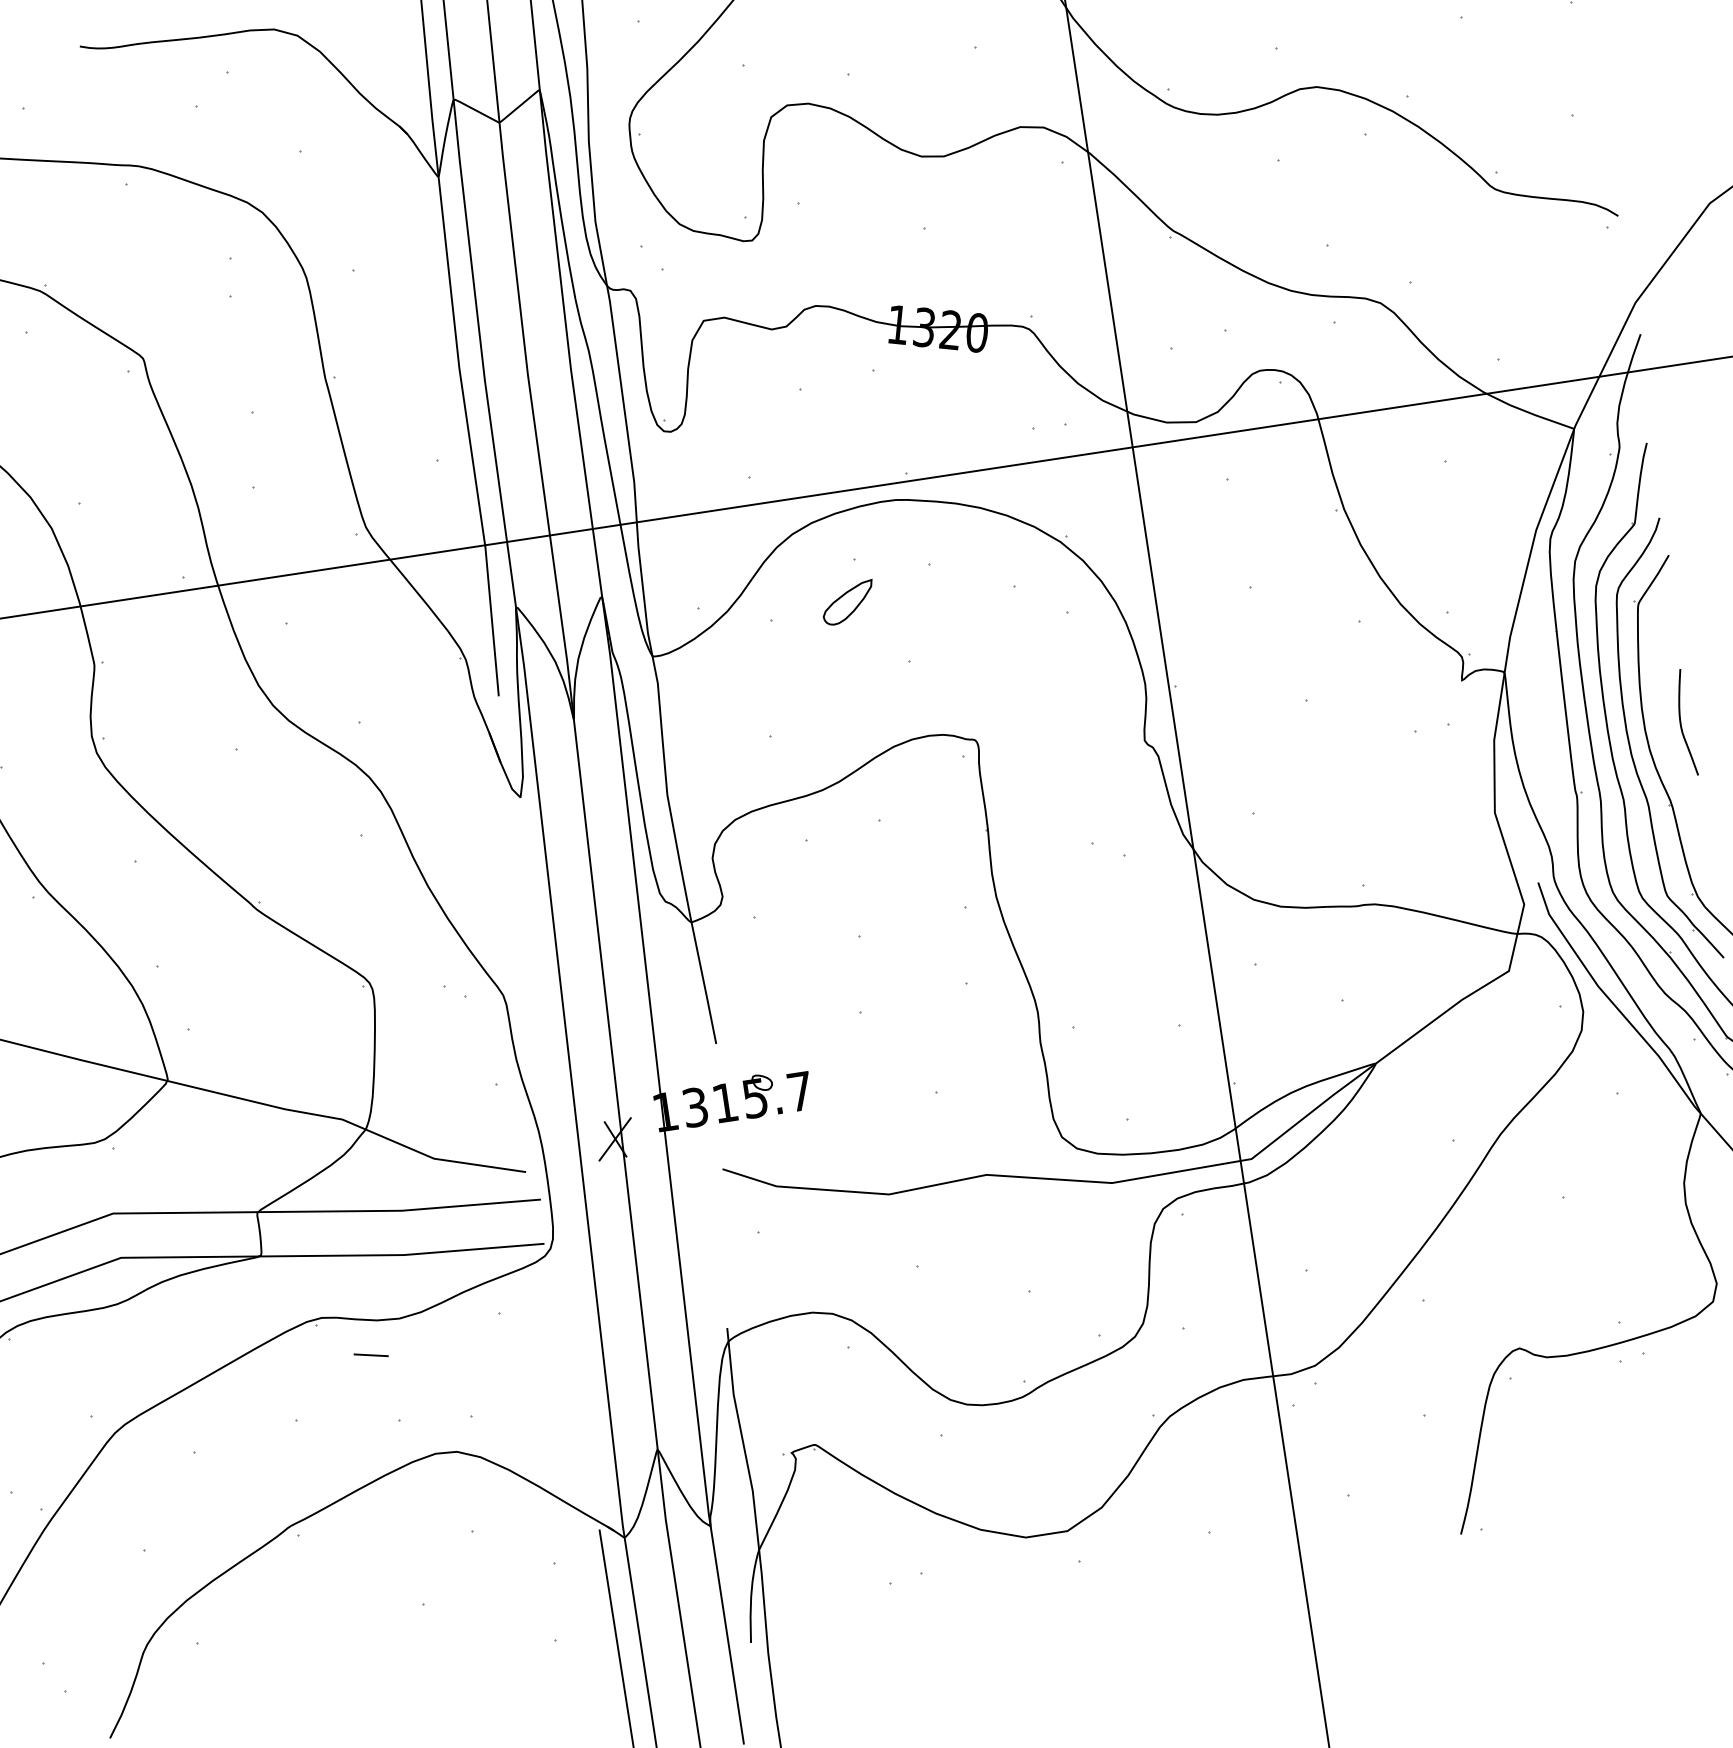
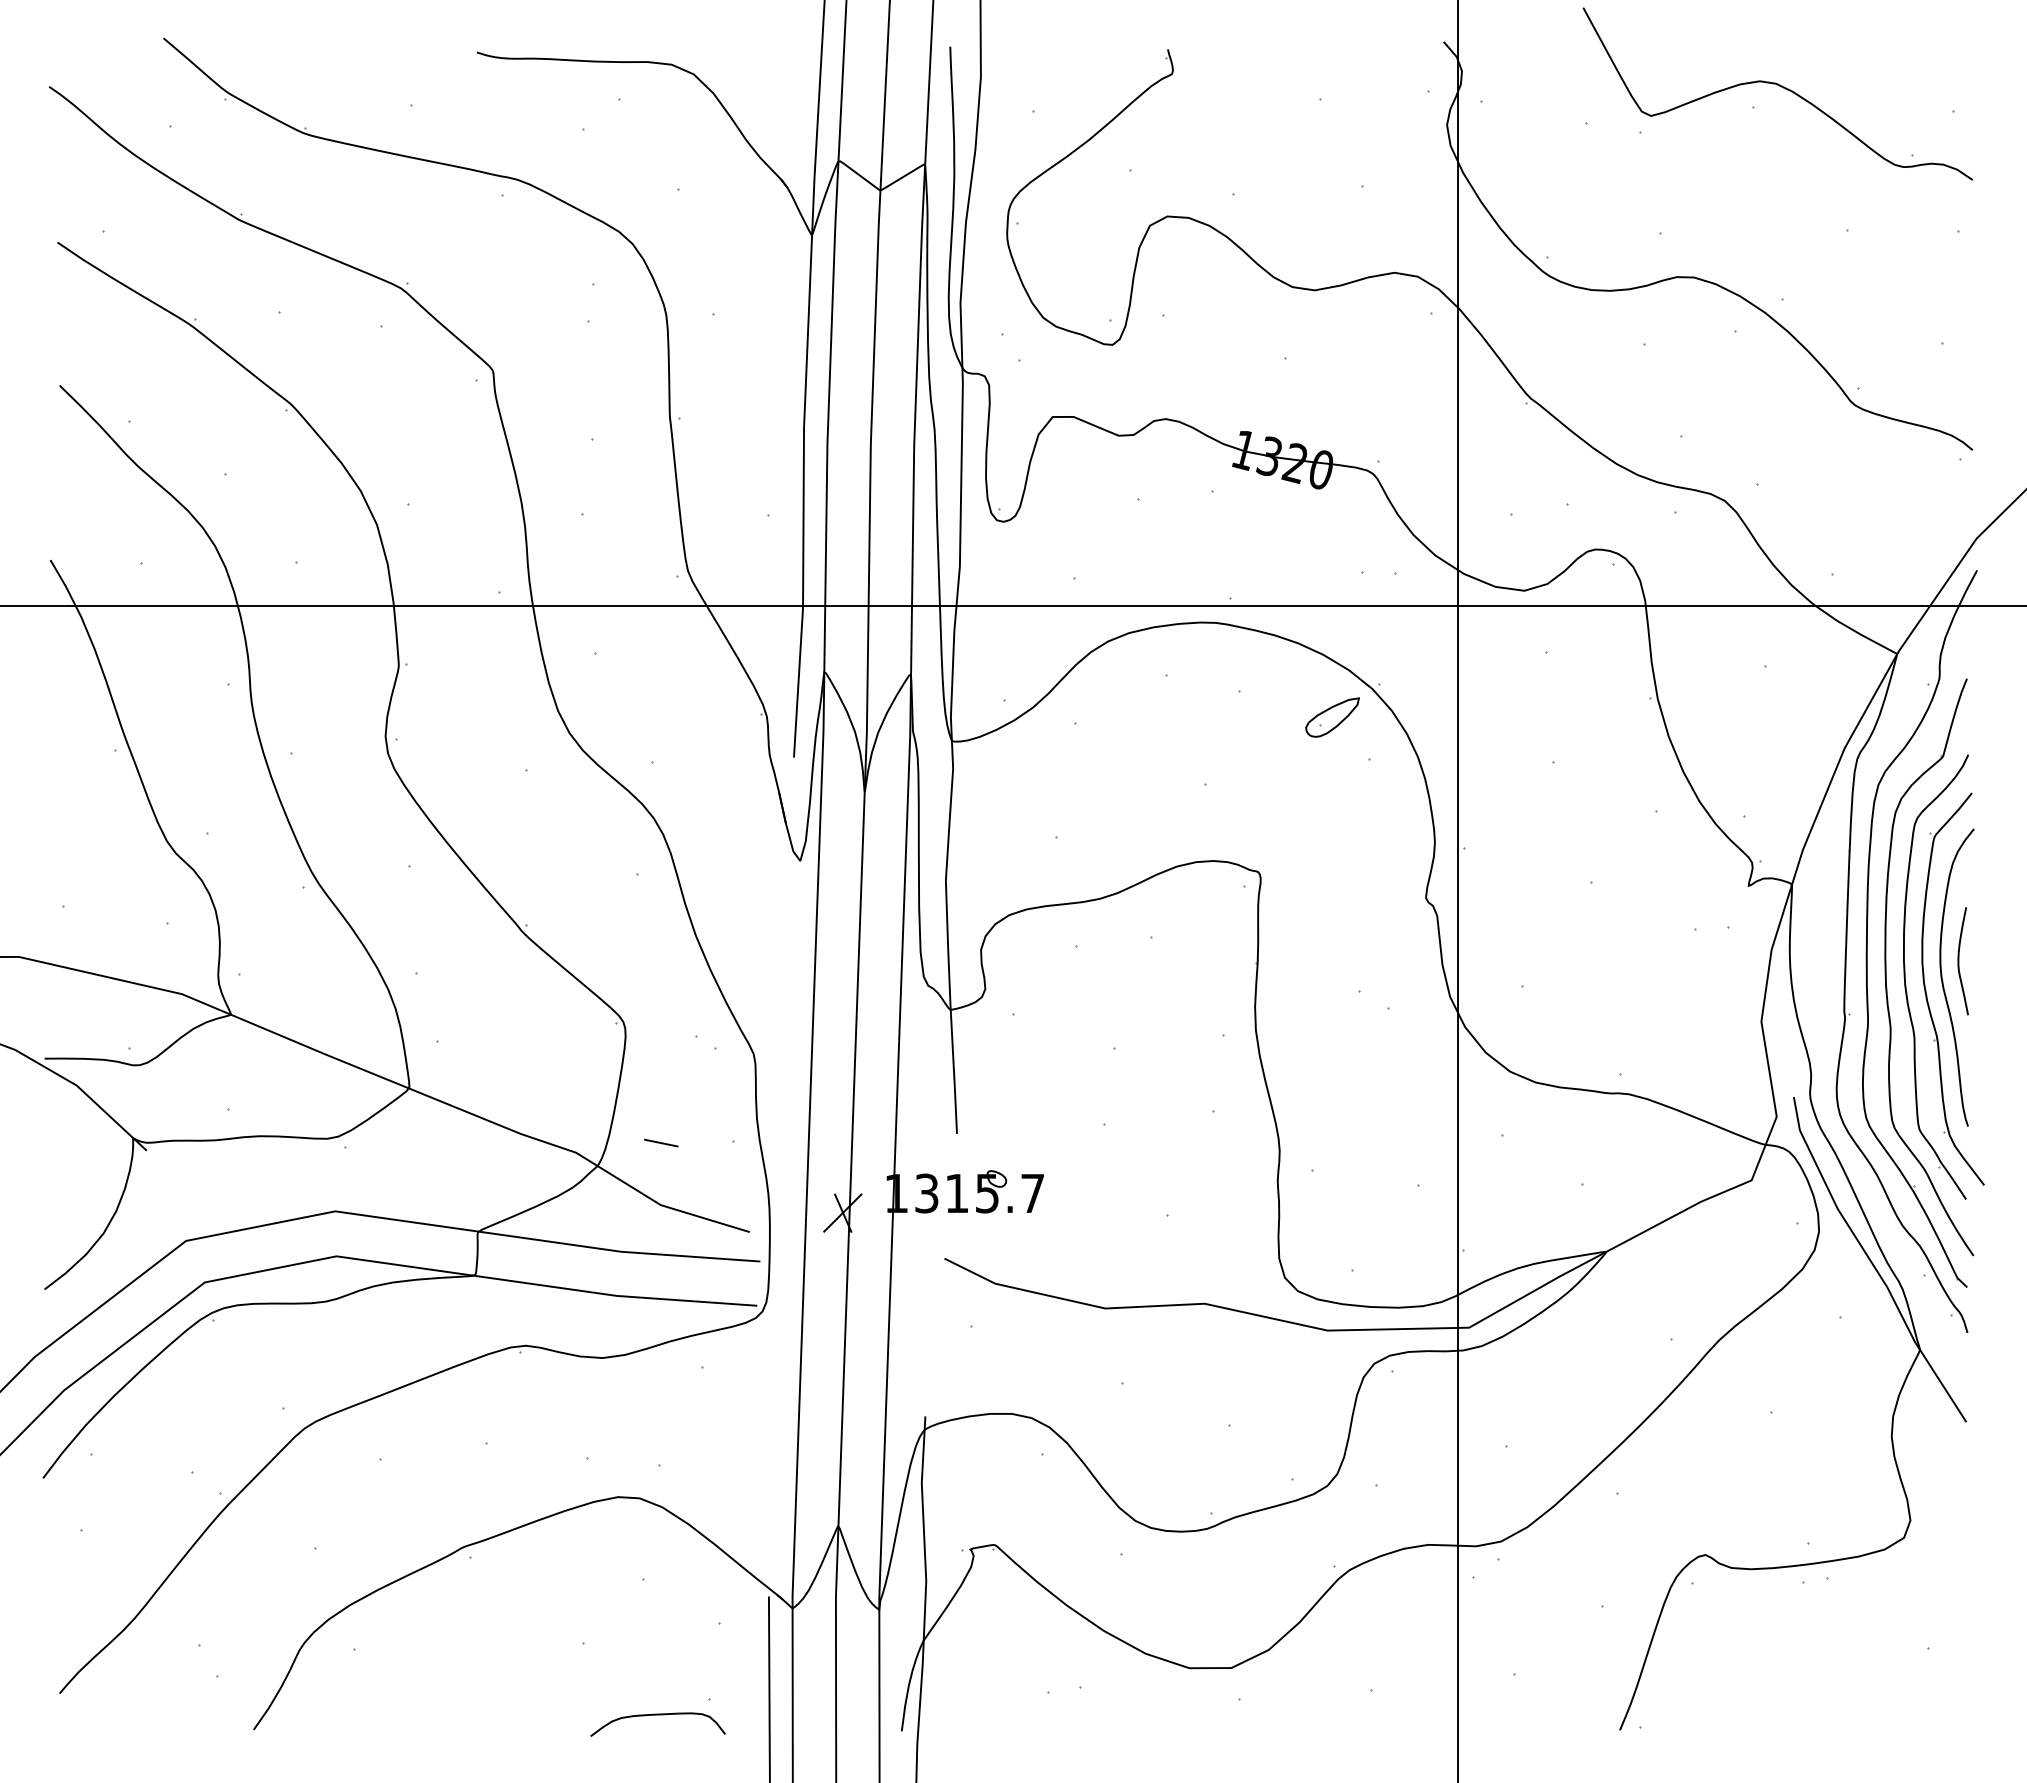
part: (848, 602) -> (1332, 717), moved
curve: (1668, 745) -> (1943, 981), added
line: (371, 1354) -> (661, 1142), moved
curve: (507, 1663) -> (657, 1715), added

